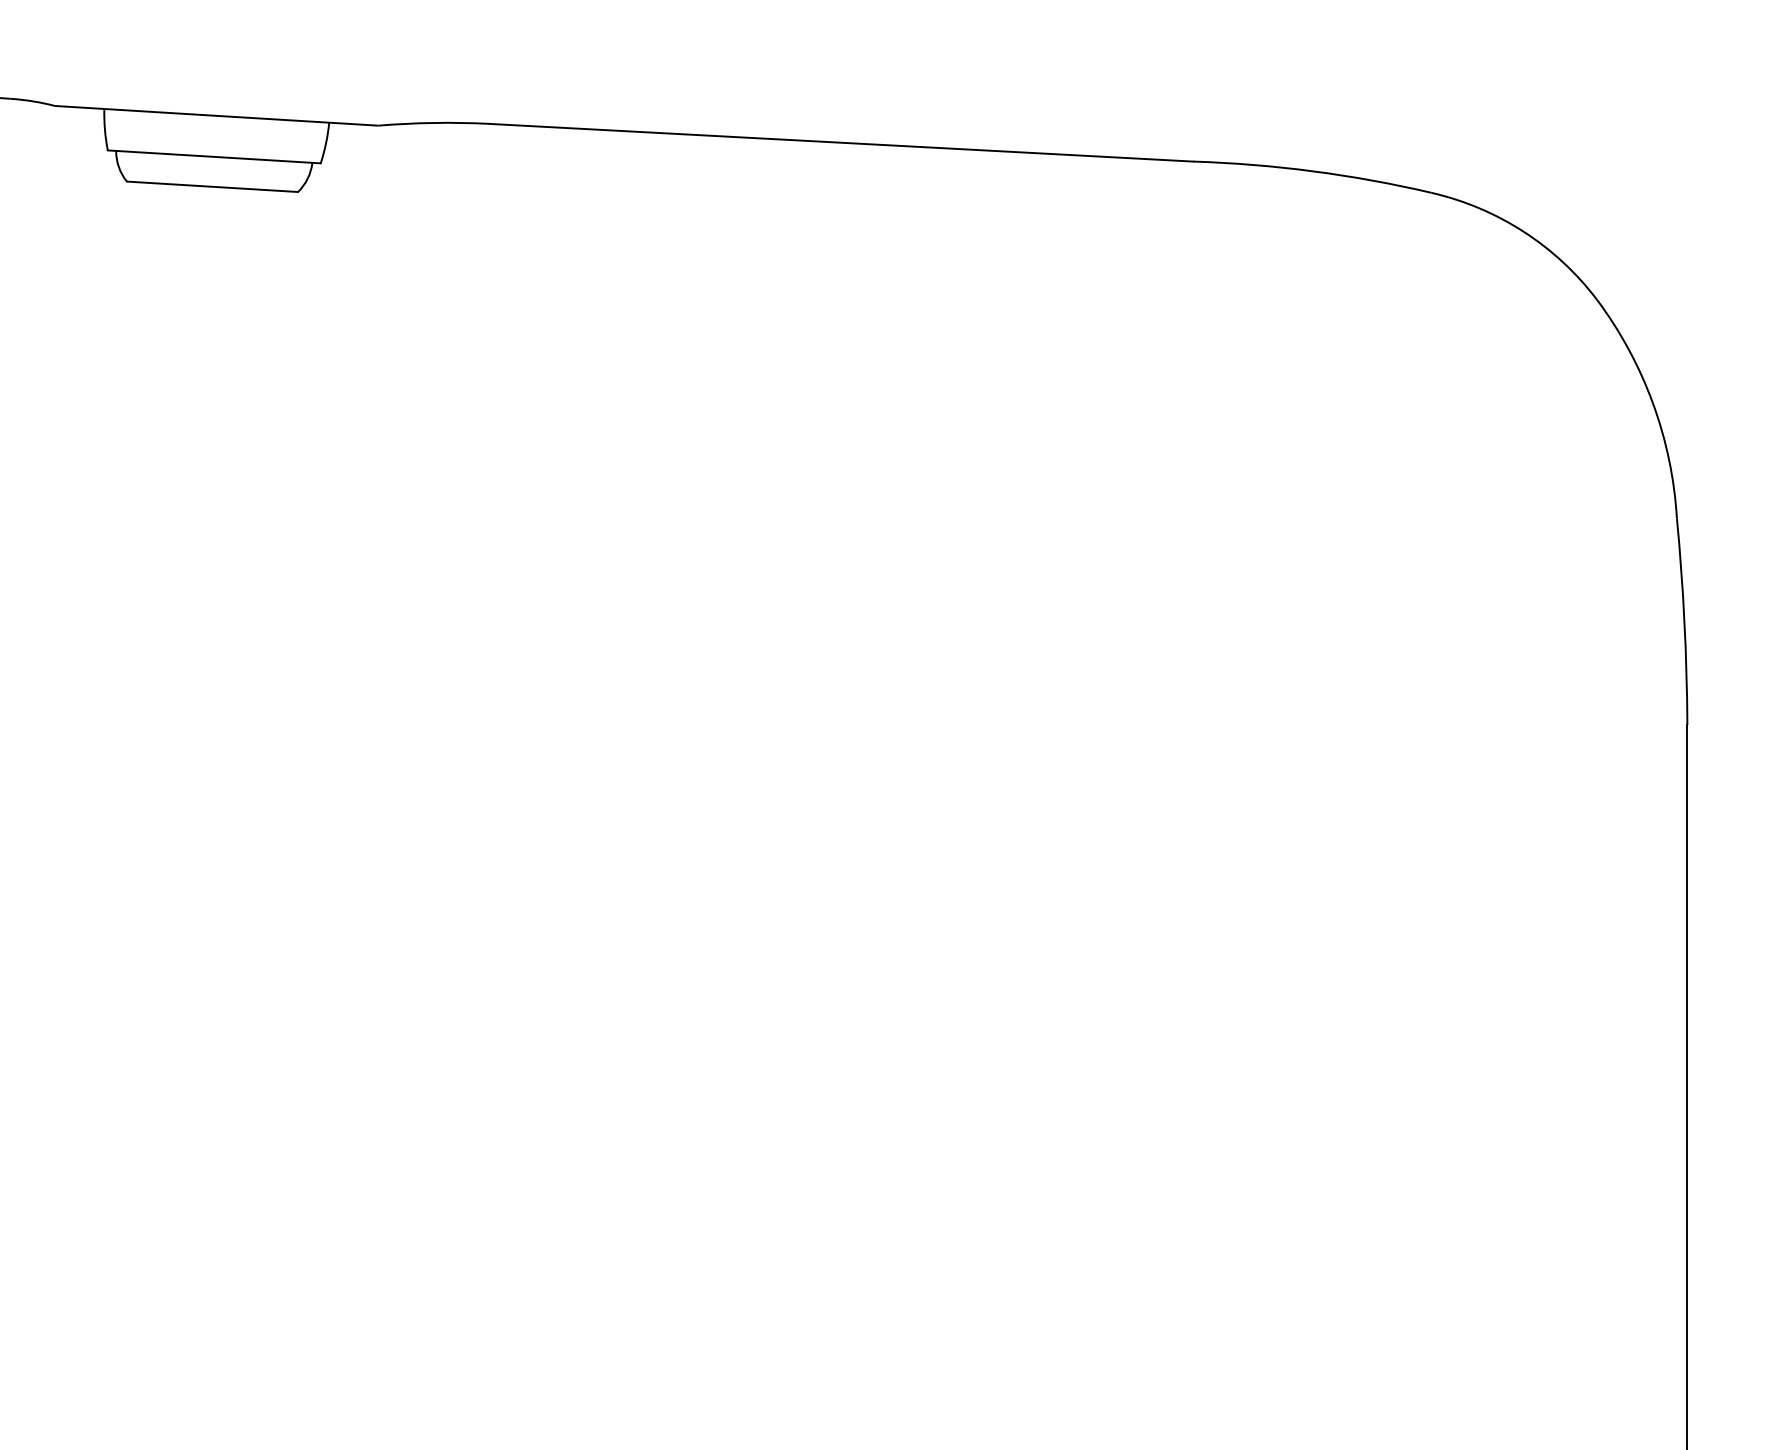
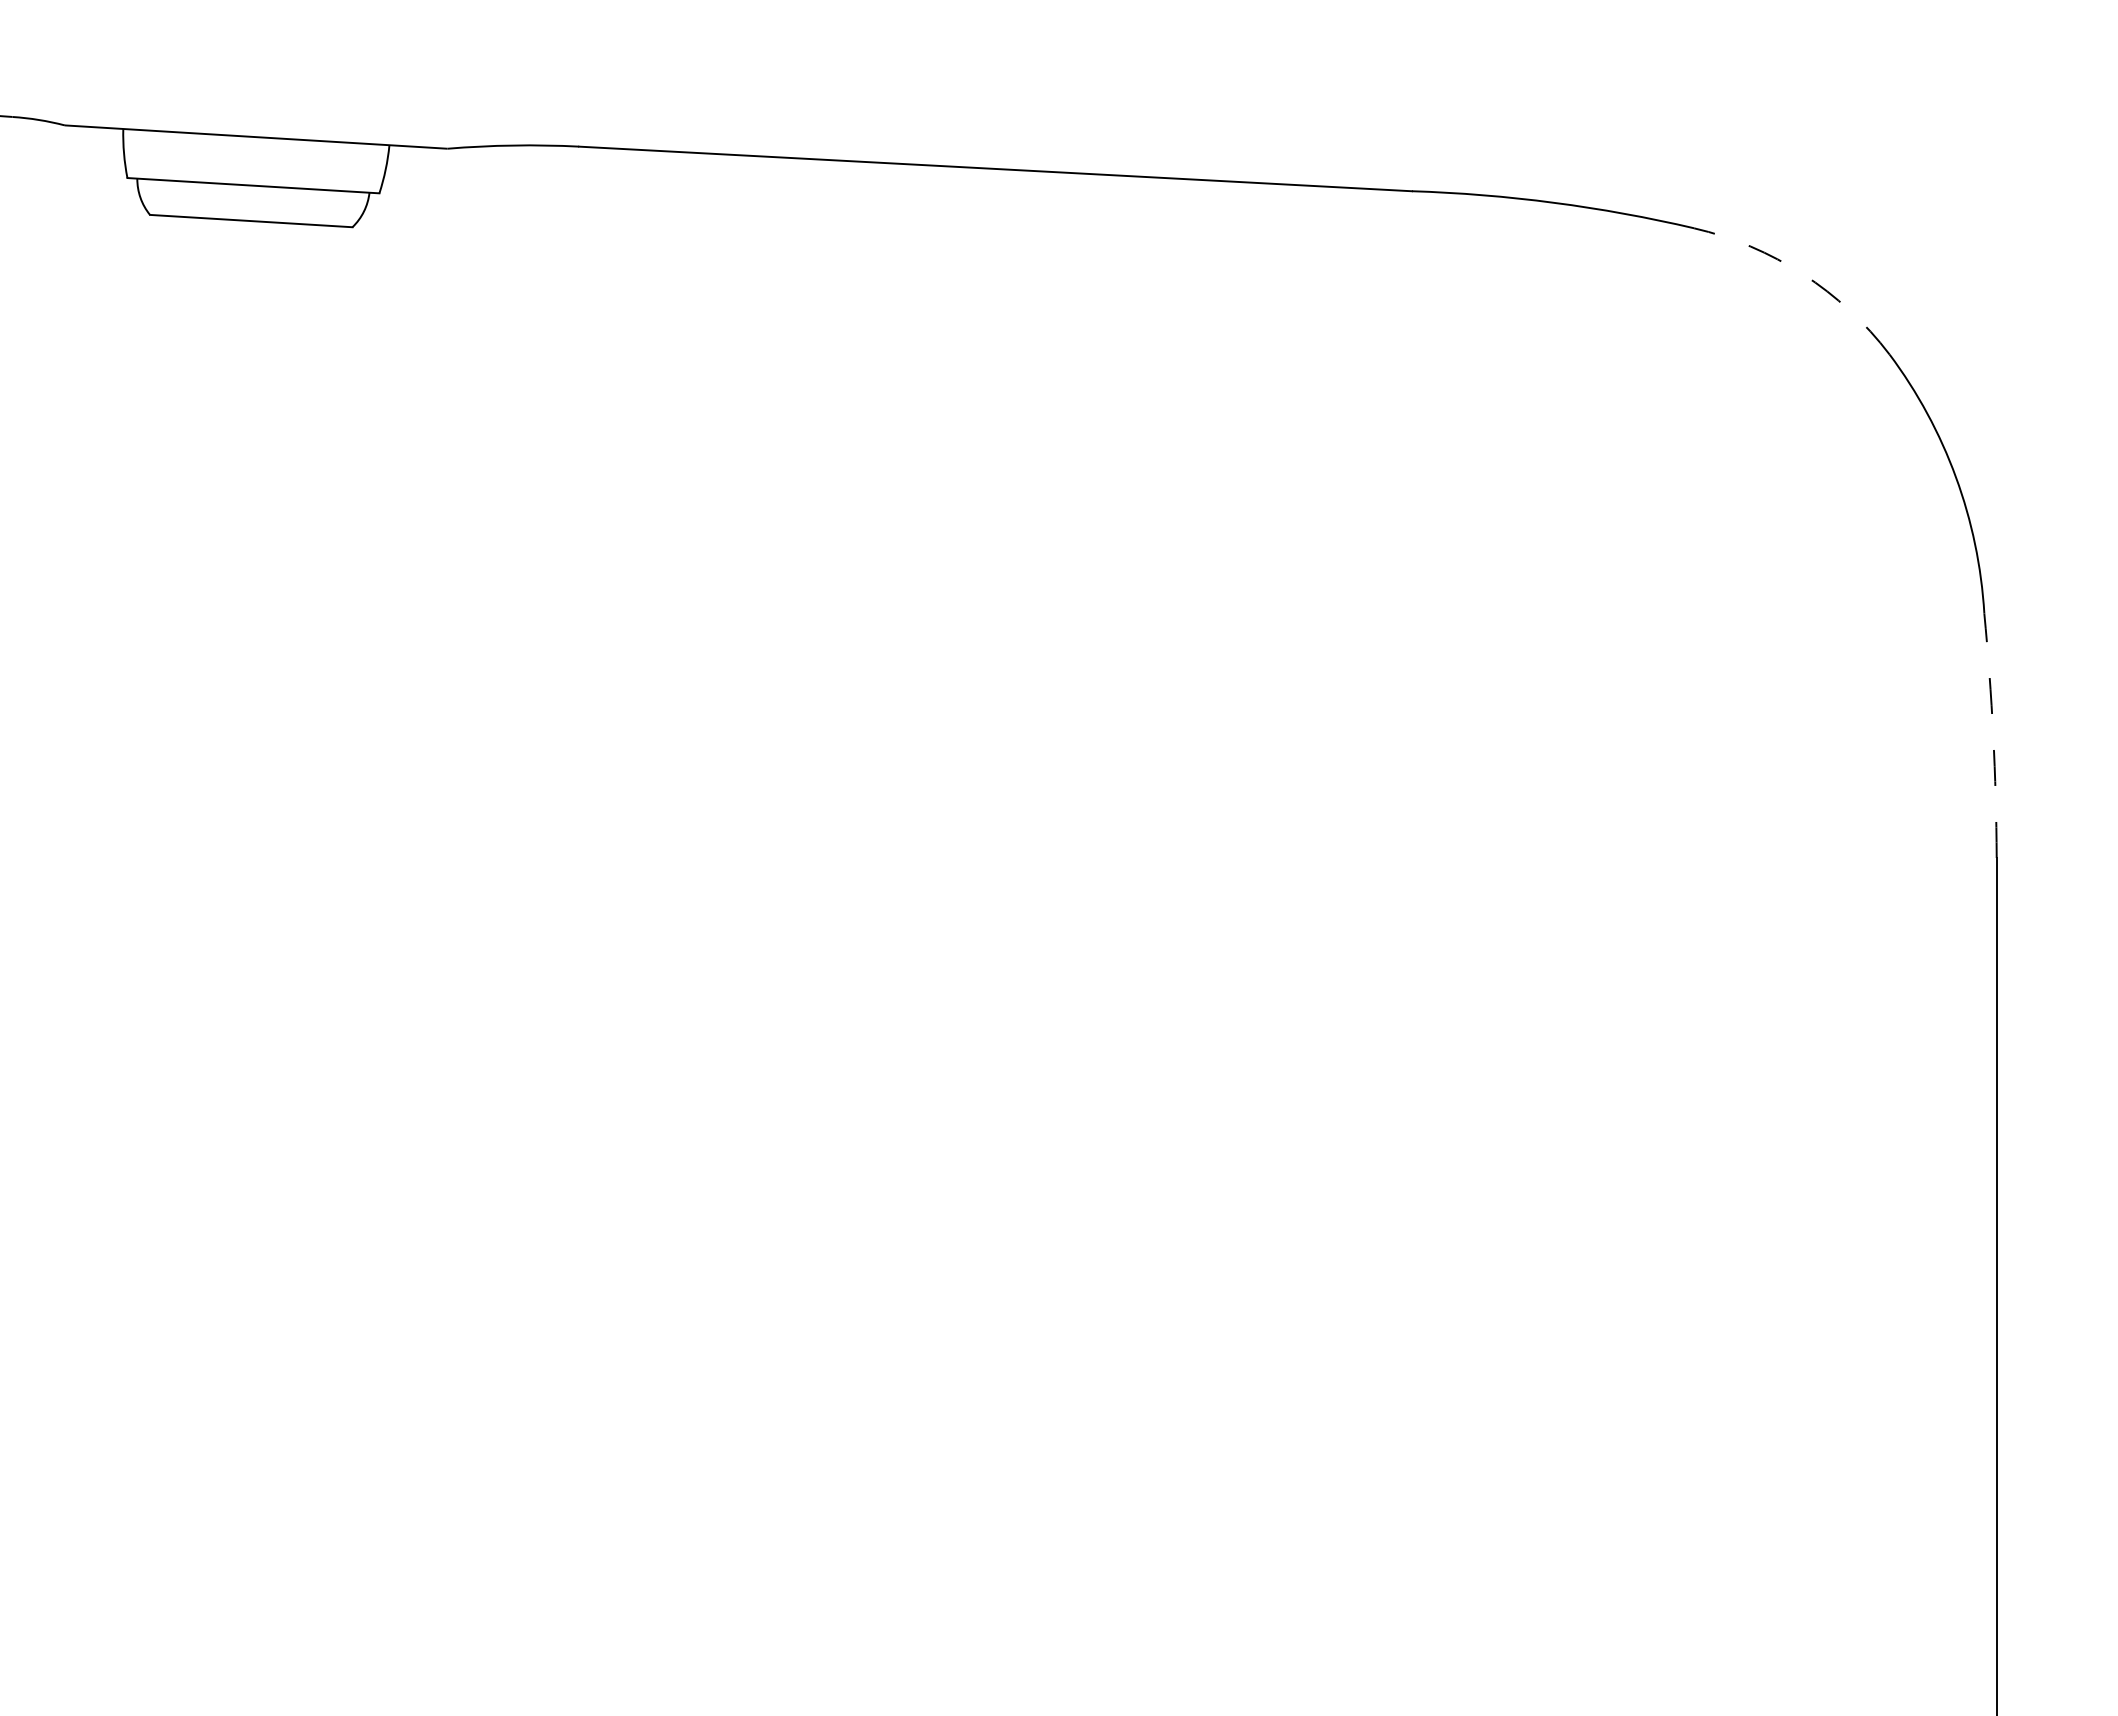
arc: (1524, 231) -> (1803, 274), solid -> dashed
arc: (1684, 621) -> (1993, 735), solid -> dashed

